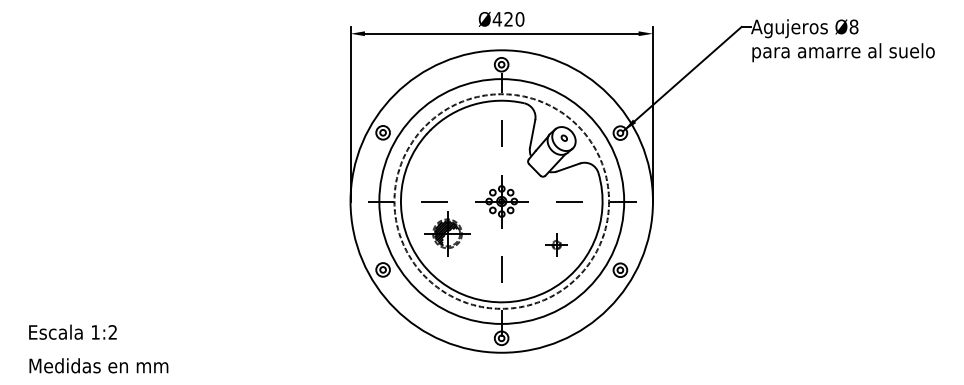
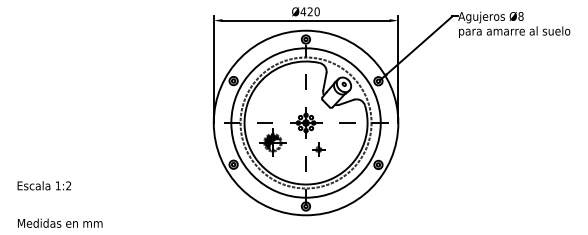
part: (556, 244) -> (318, 149), moved
text: (71, 331) -> (43, 185), moved

